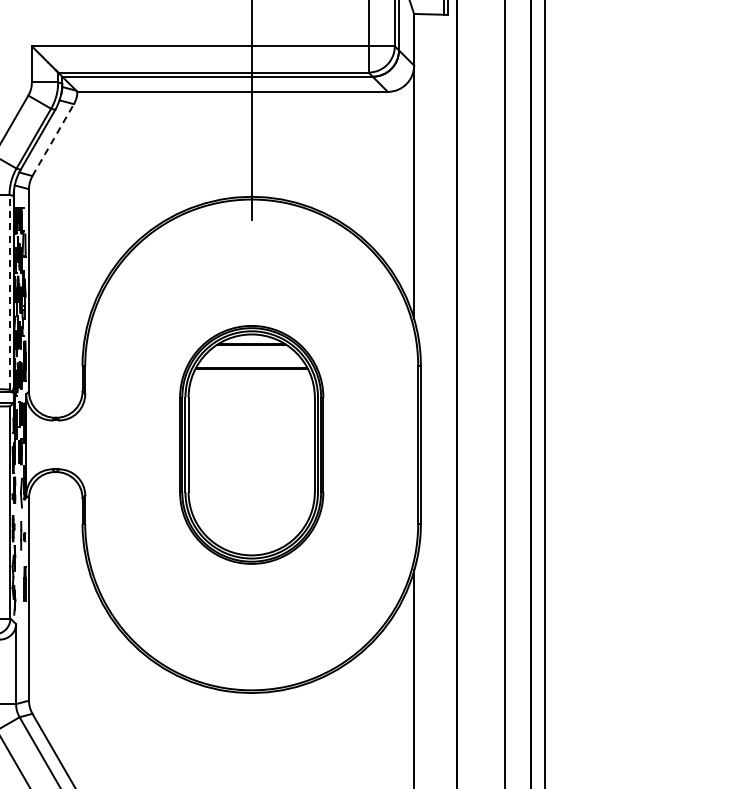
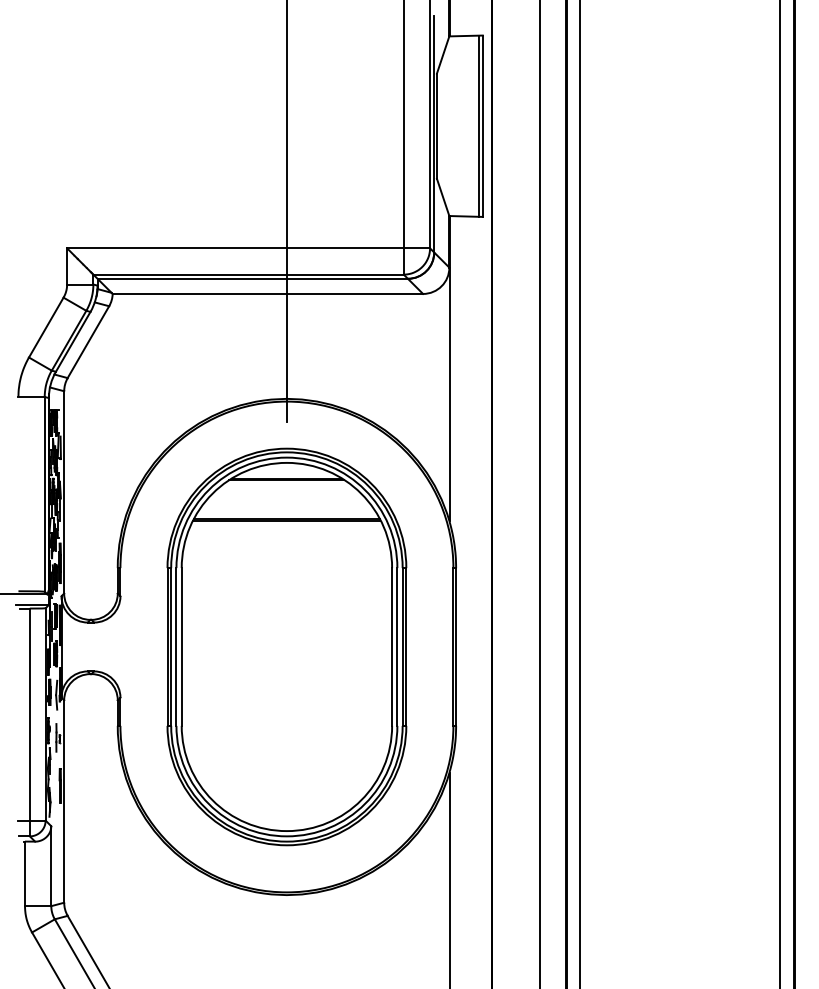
line: (53, 139) -> (88, 341), dashed -> solid
line: (9, 291) -> (44, 493), dashed -> solid
part: (251, 444) -> (286, 646), size x1.67

